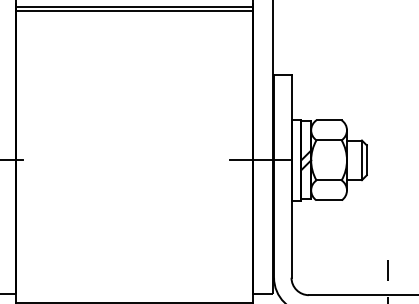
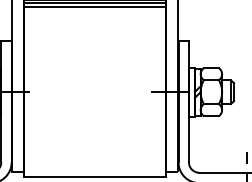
line: (135, 16) -> (95, 6), added

